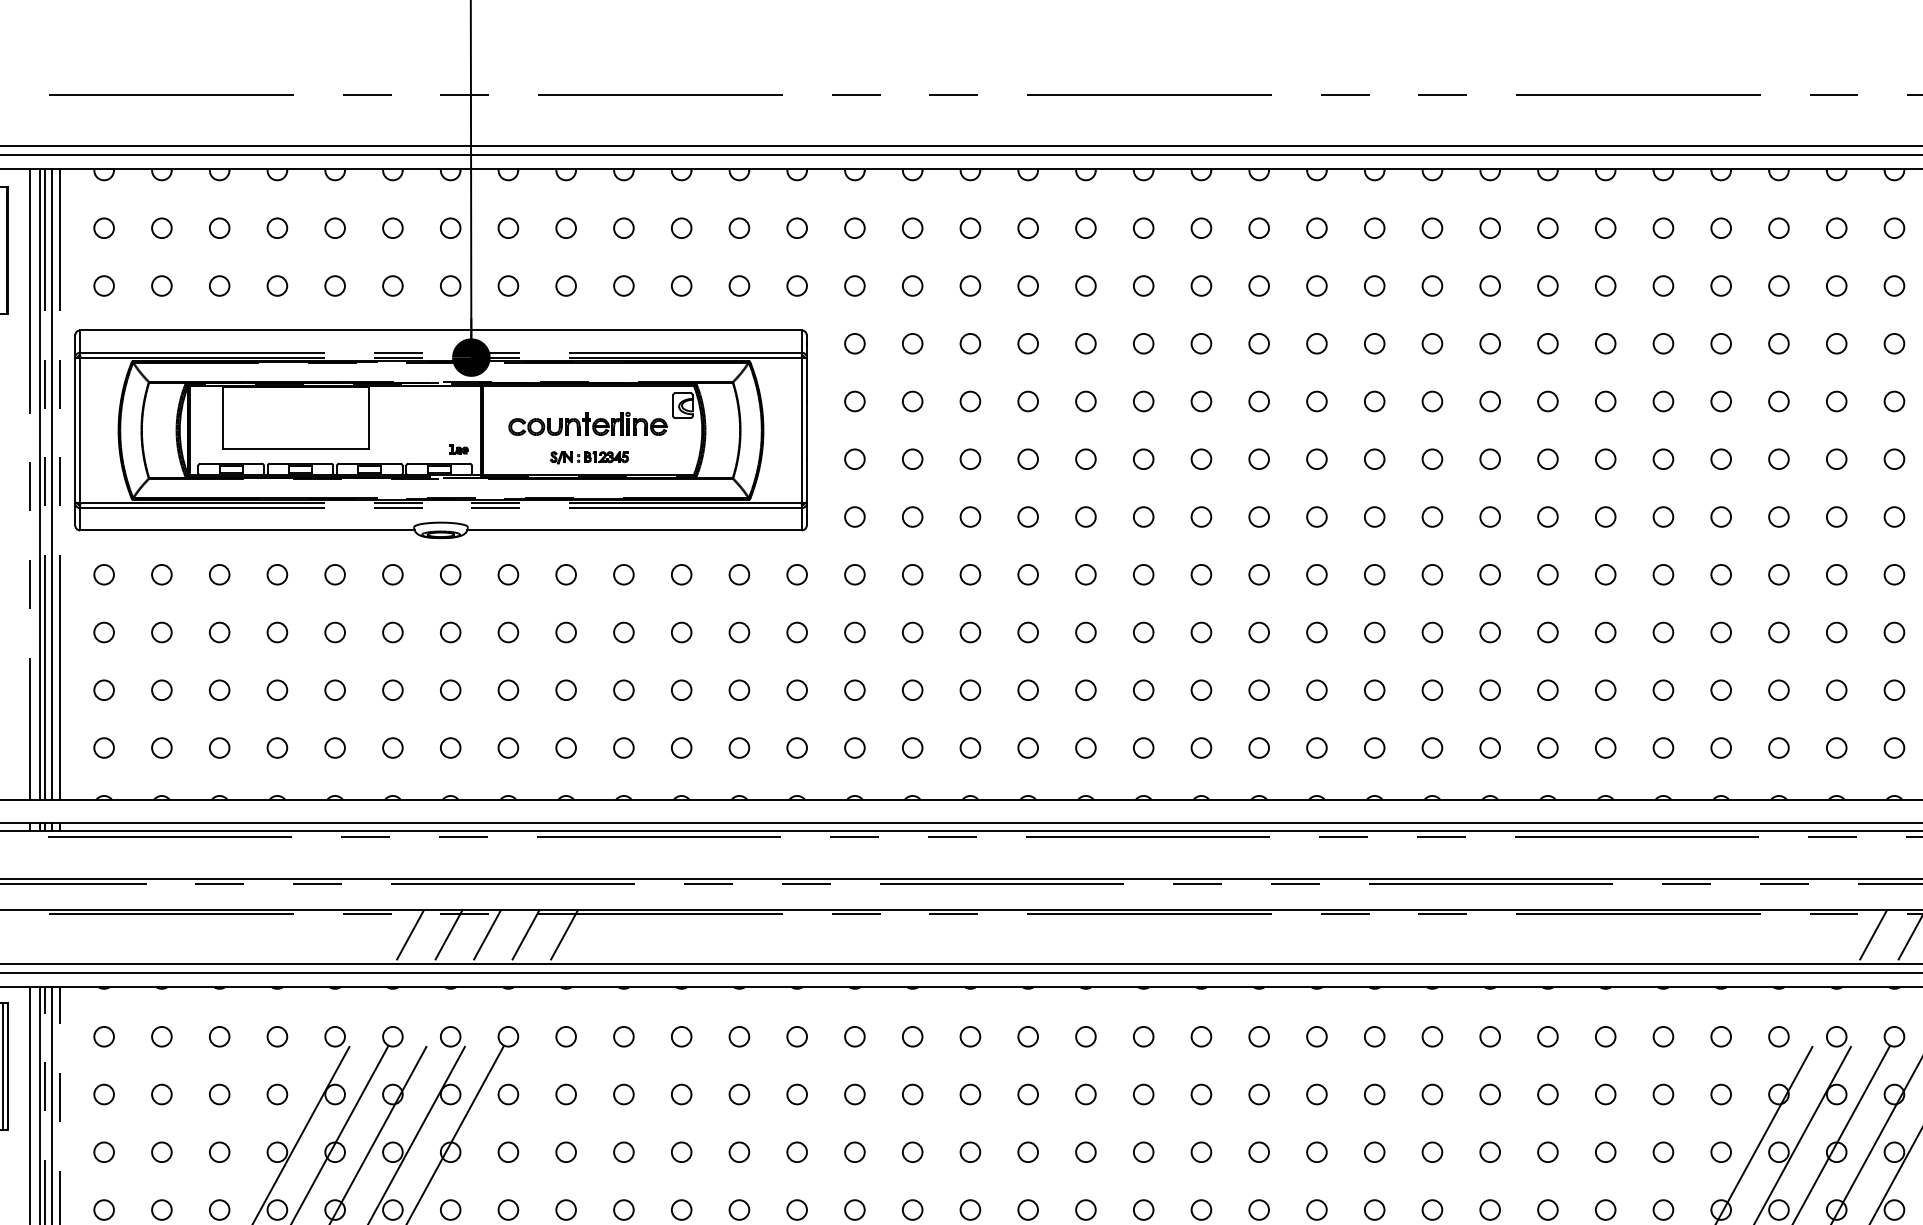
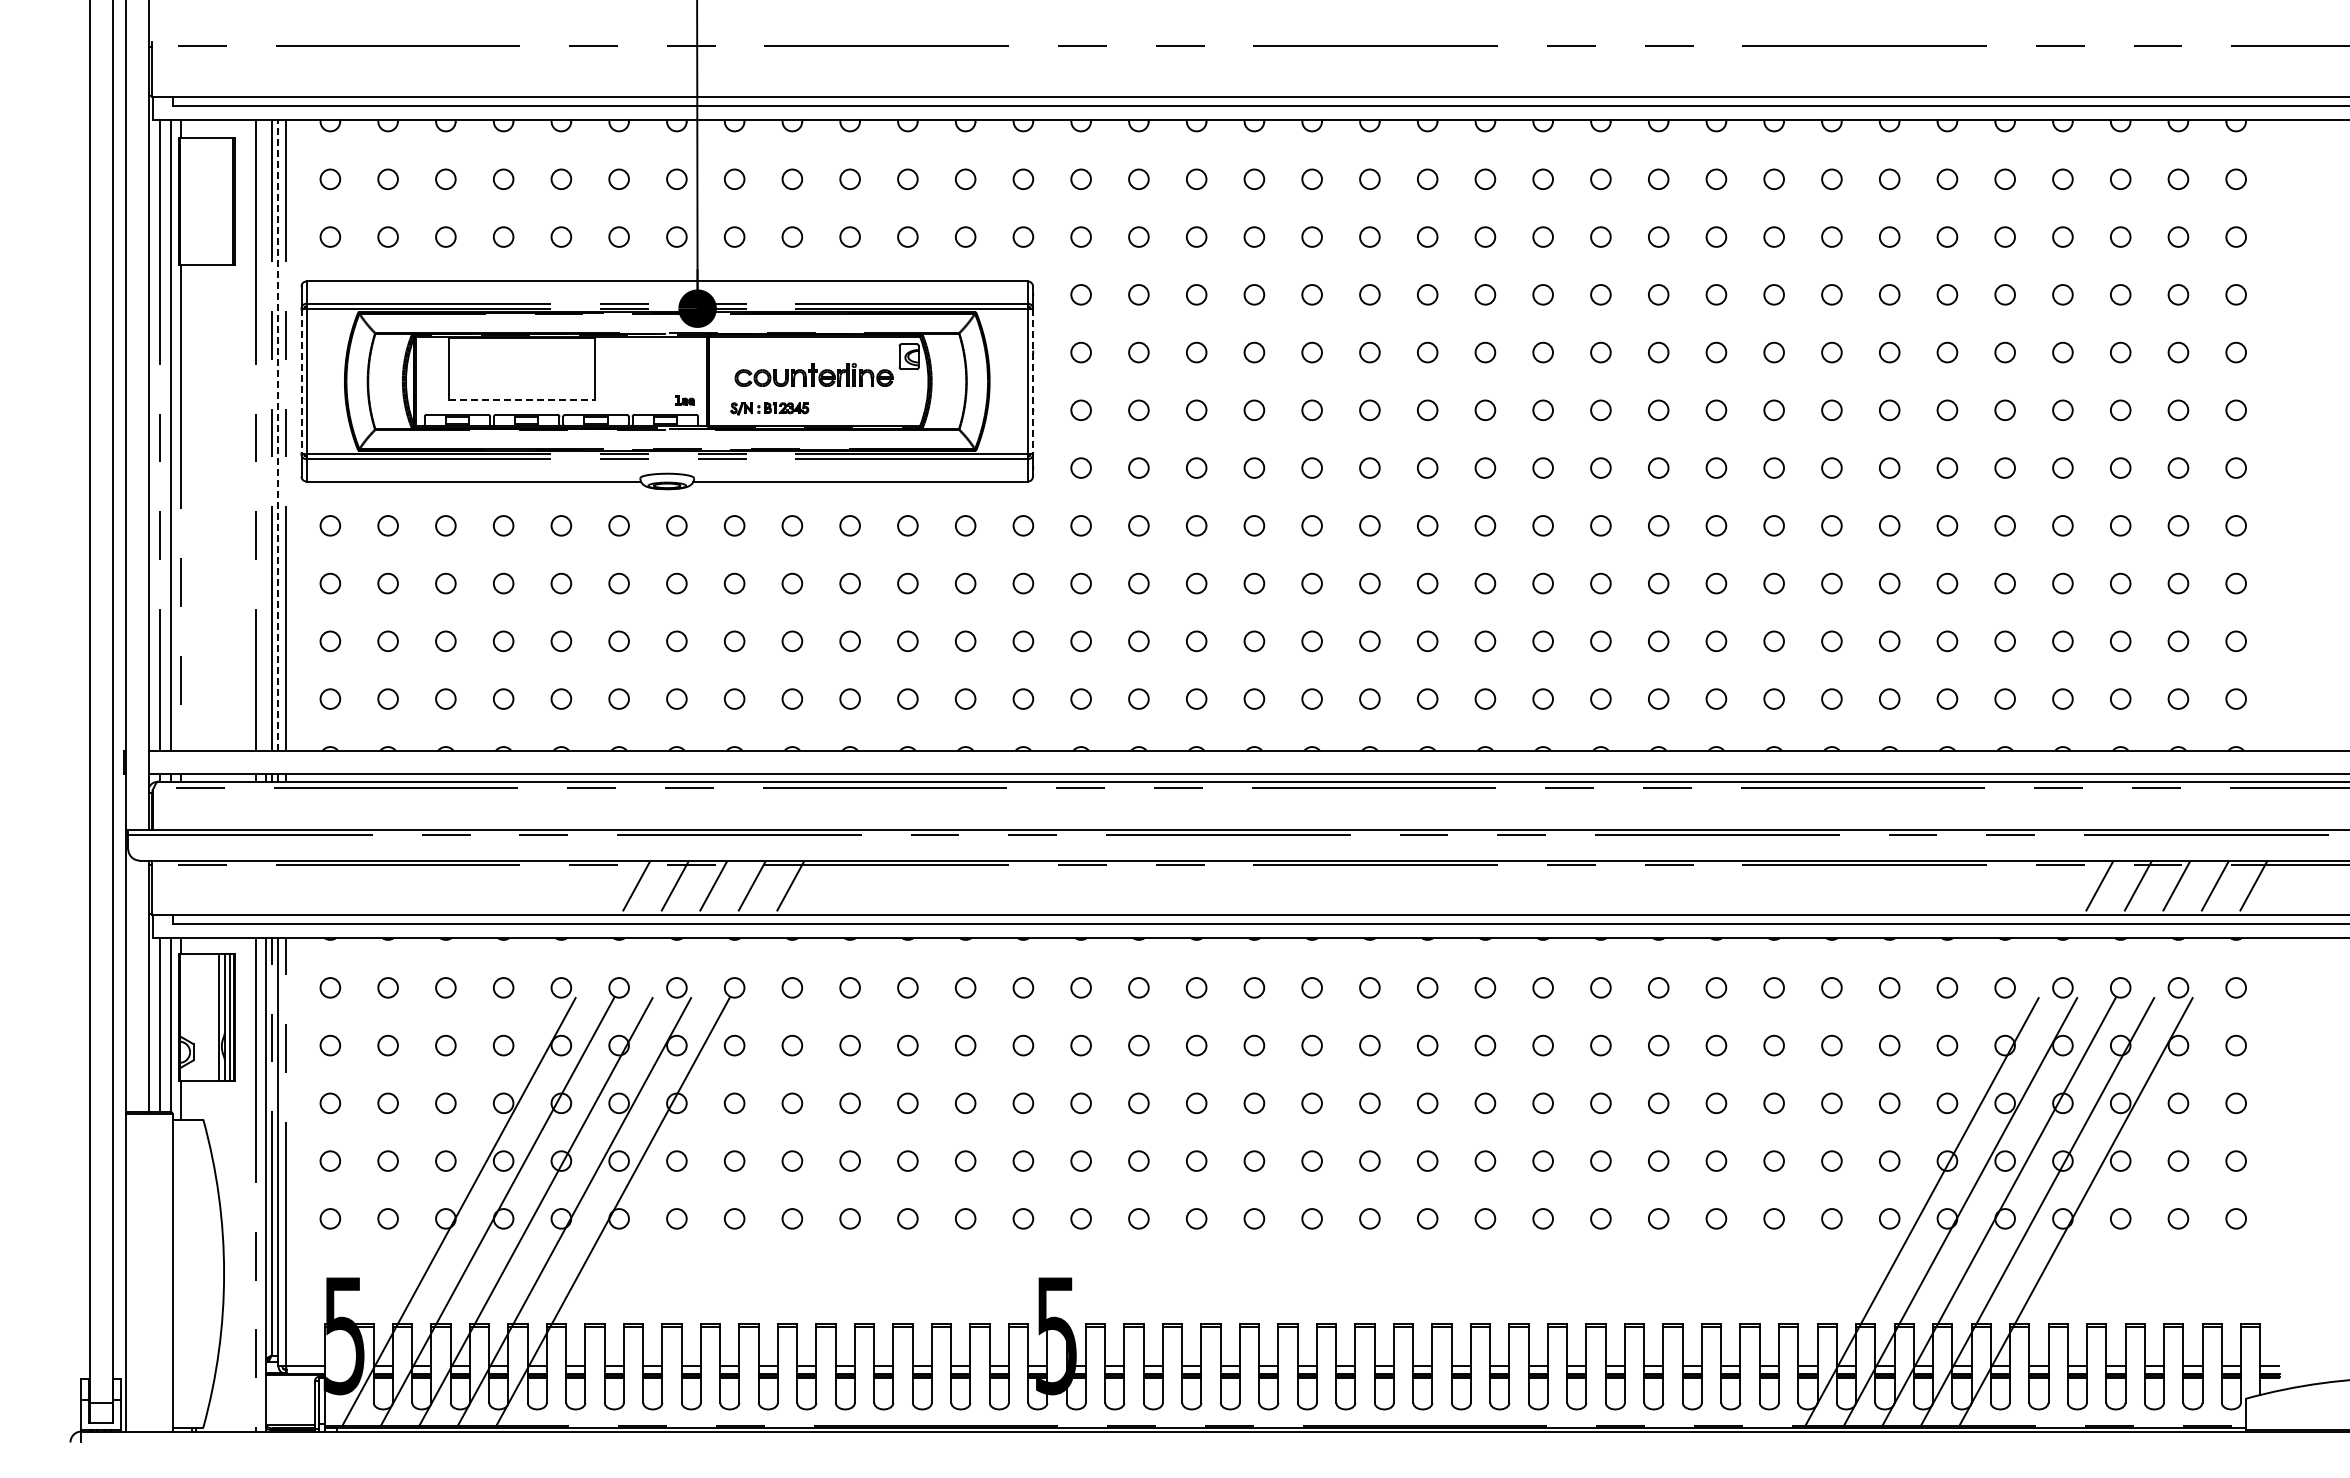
line: (75, 431) -> (301, 382), solid -> dashed
line: (807, 431) -> (1033, 382), solid -> dashed
line: (296, 448) -> (522, 399), solid -> dashed
part: (589, 457) -> (769, 408), moved
line: (52, 483) -> (278, 434), solid -> dashed
line: (40, 484) -> (266, 435), removed

